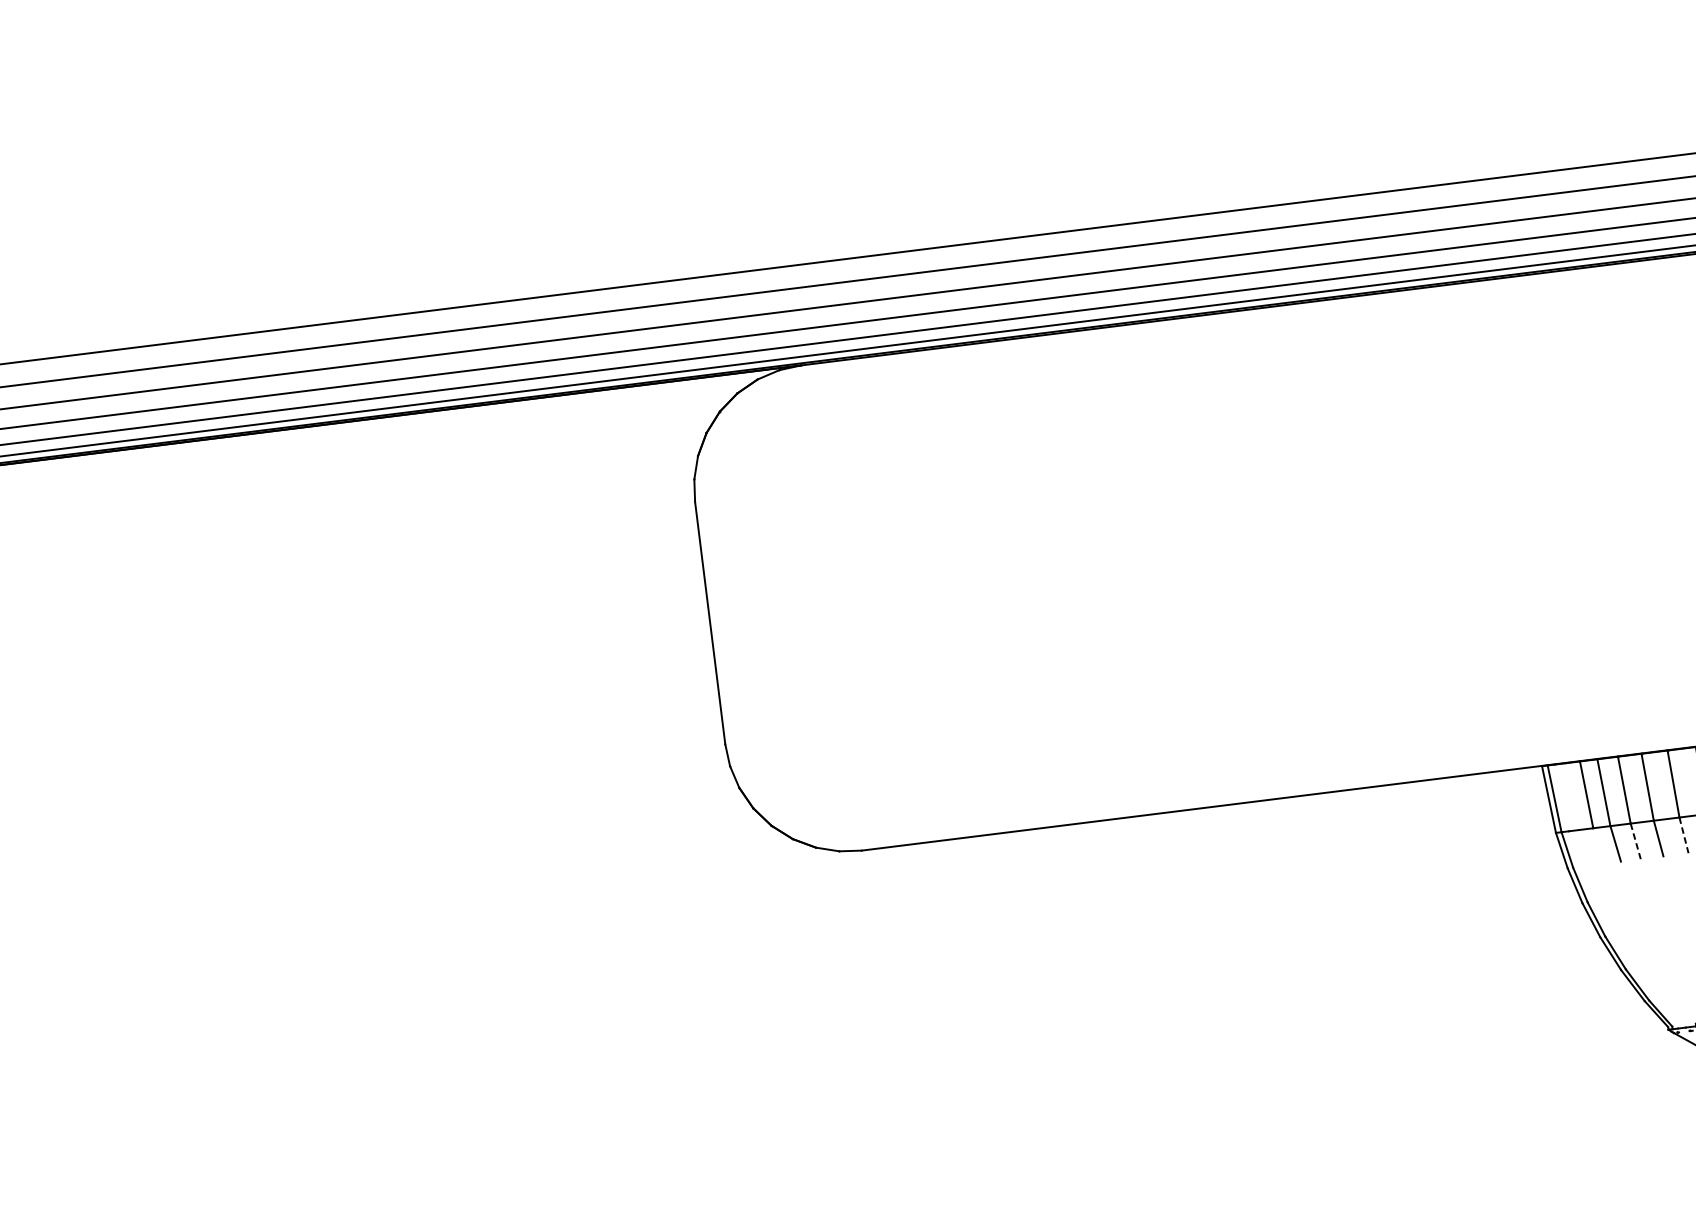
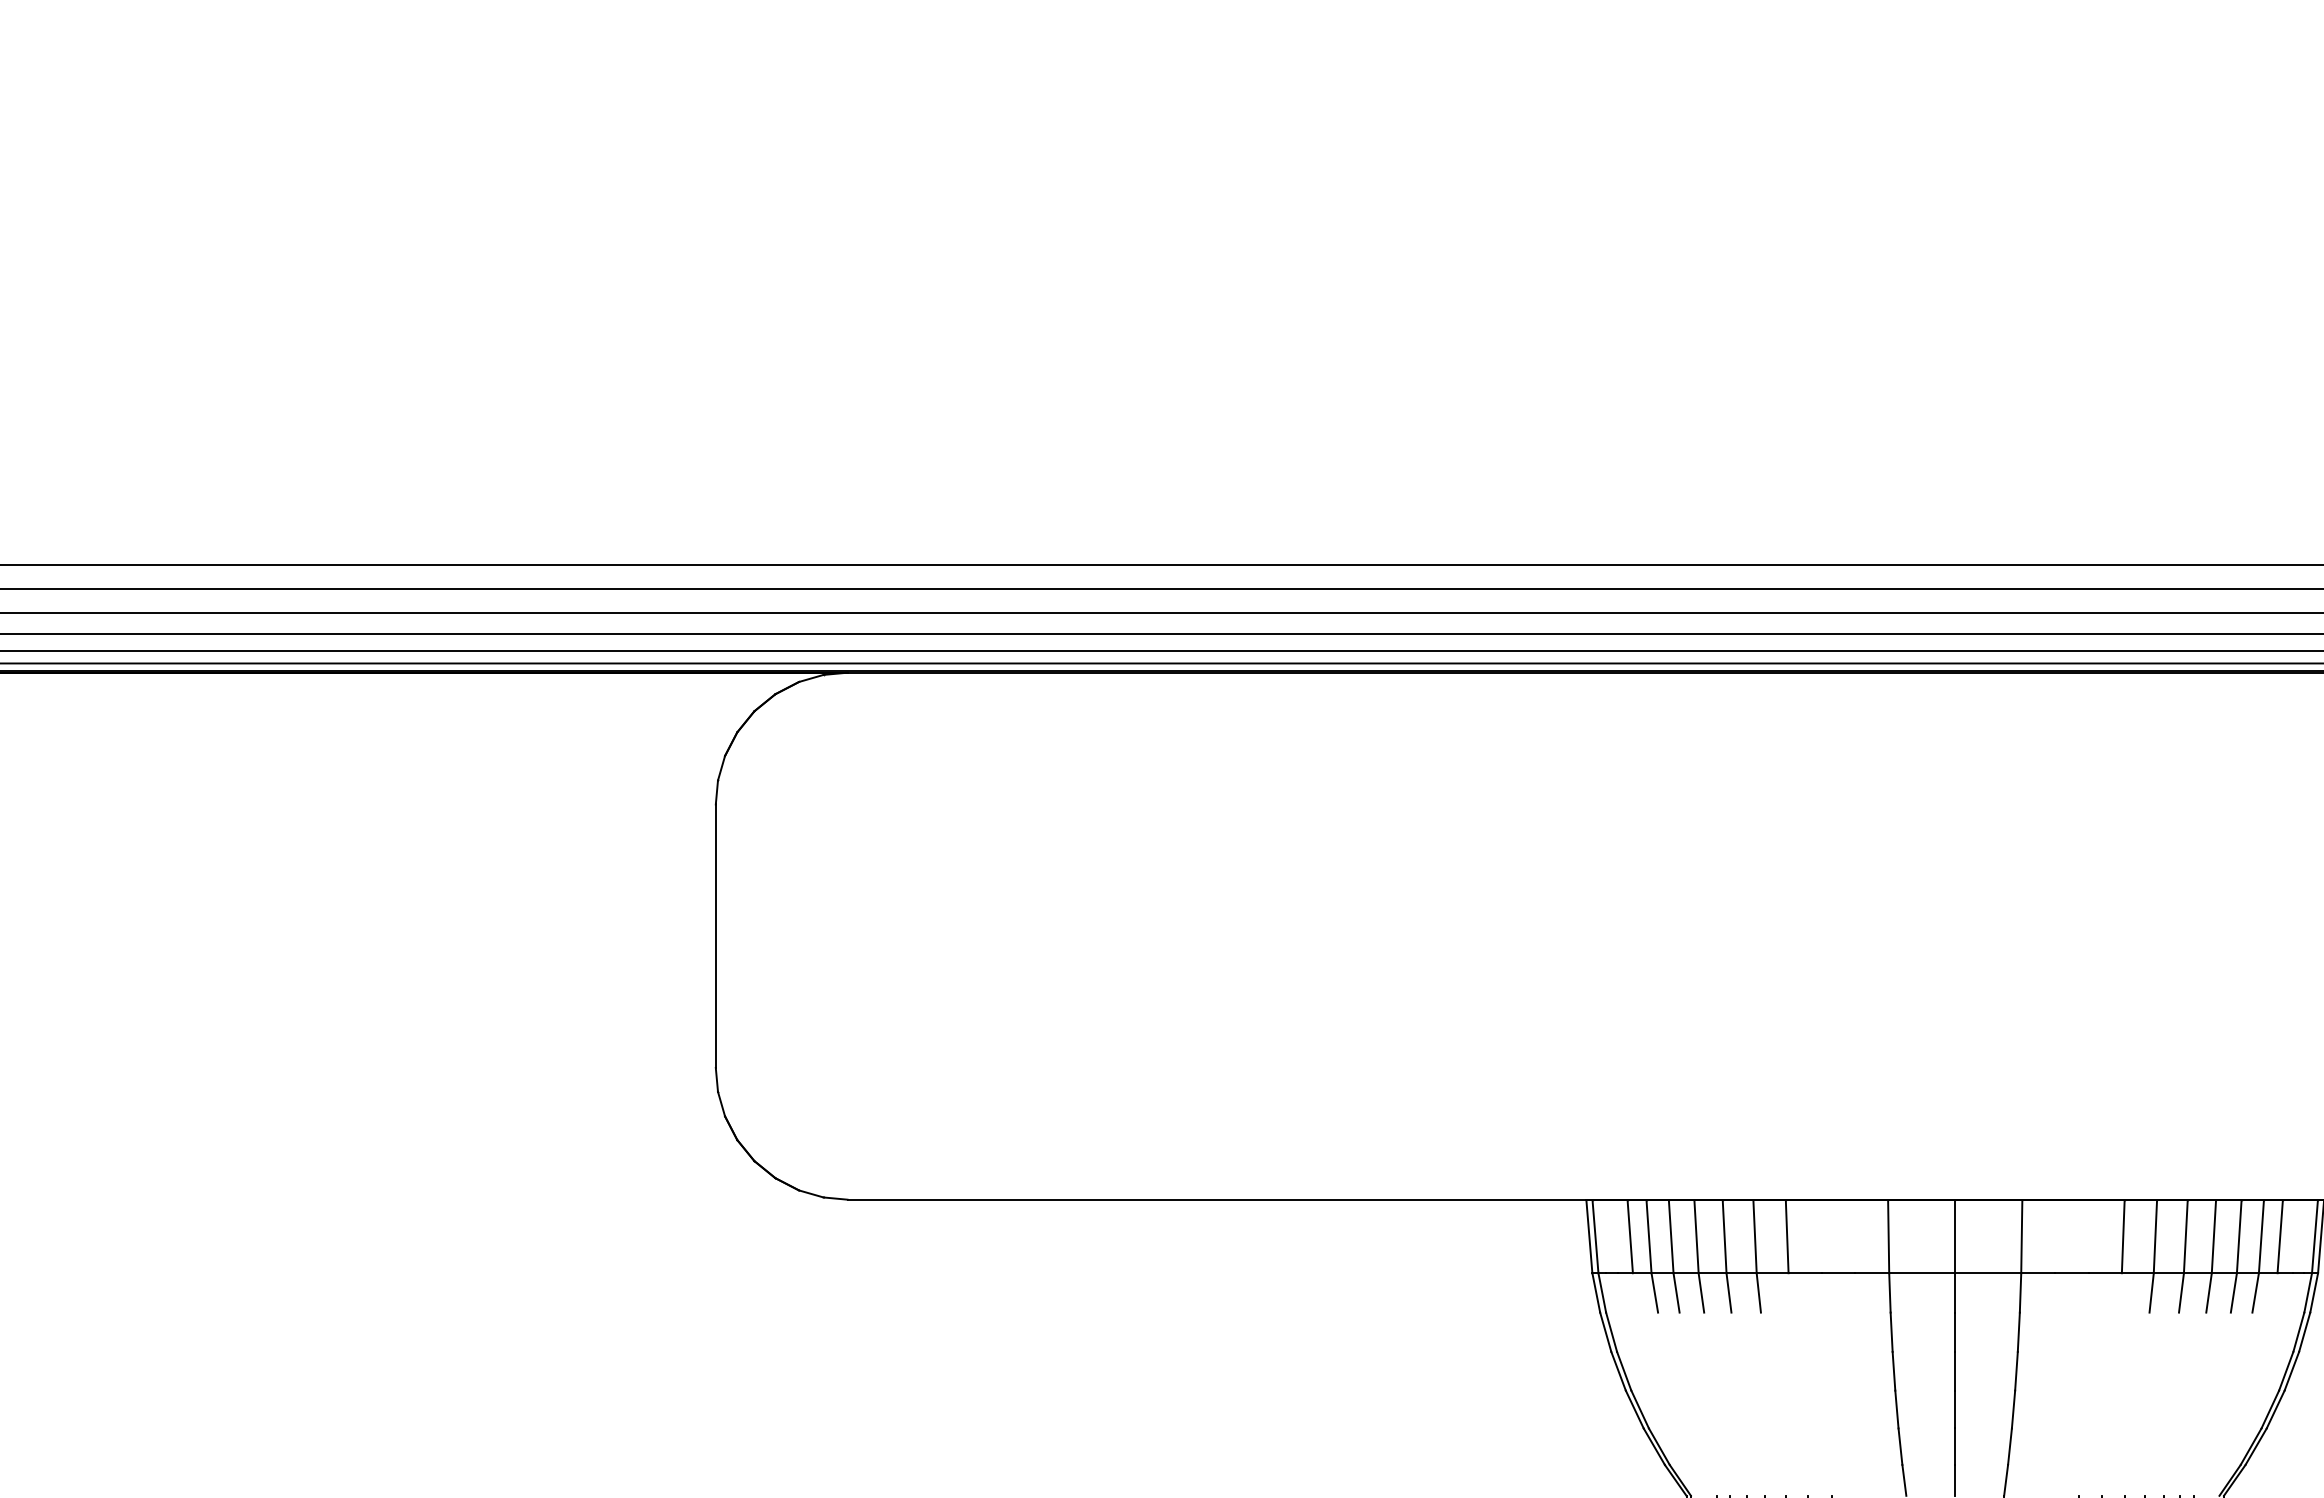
line: (1683, 835) -> (1728, 1292), dashed -> solid
line: (1635, 841) -> (1676, 1292), dashed -> solid

